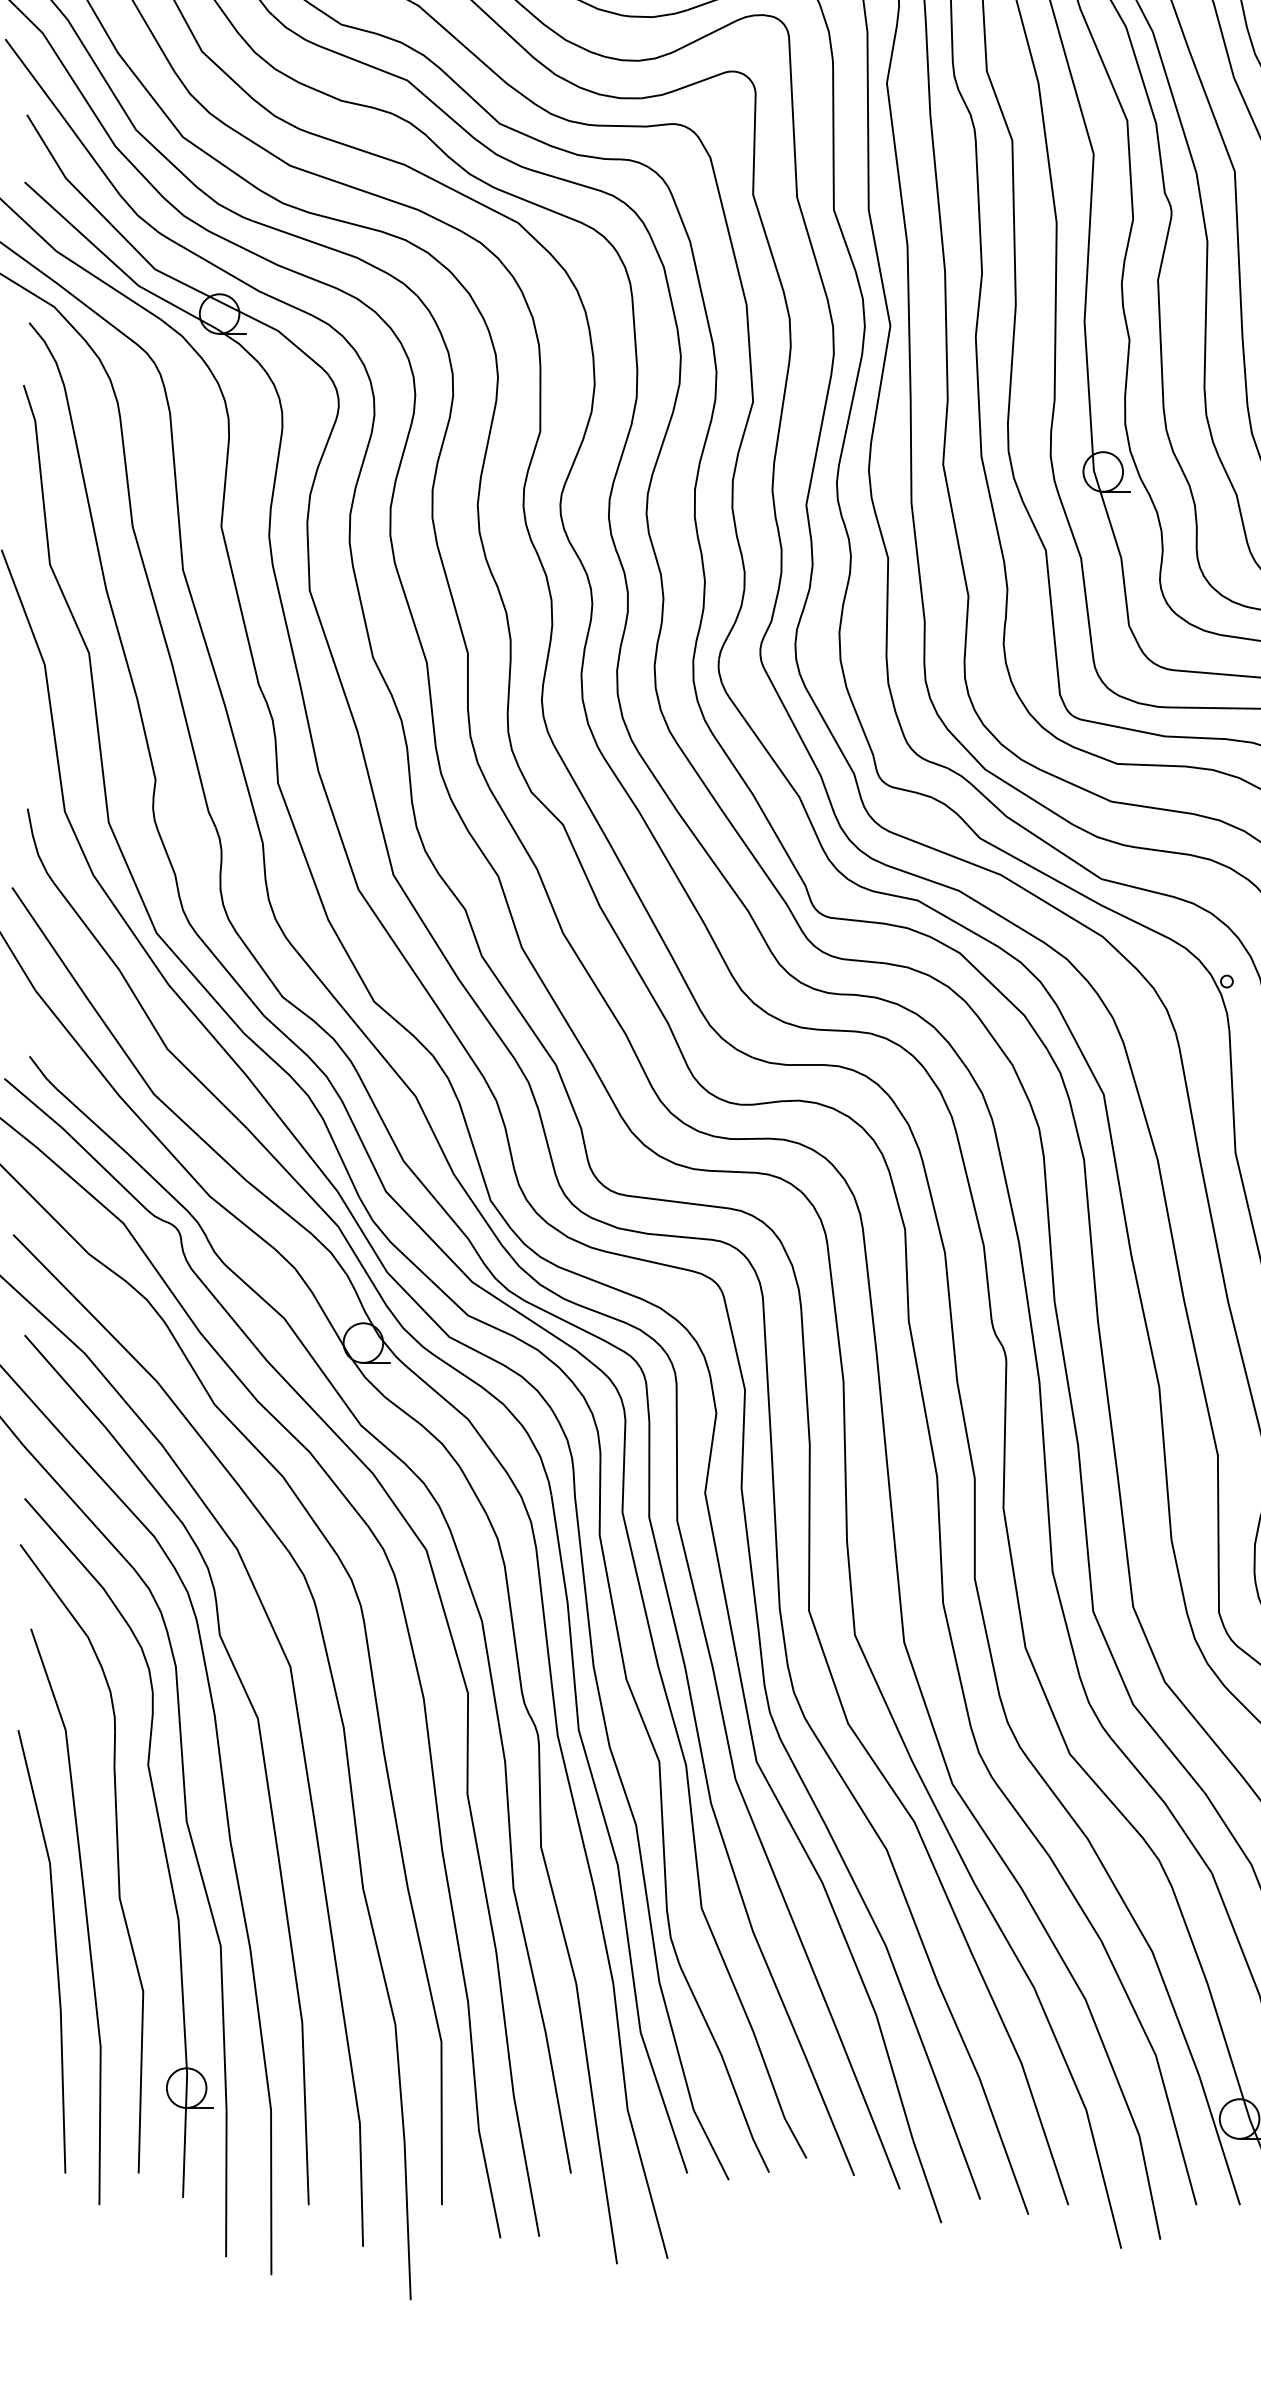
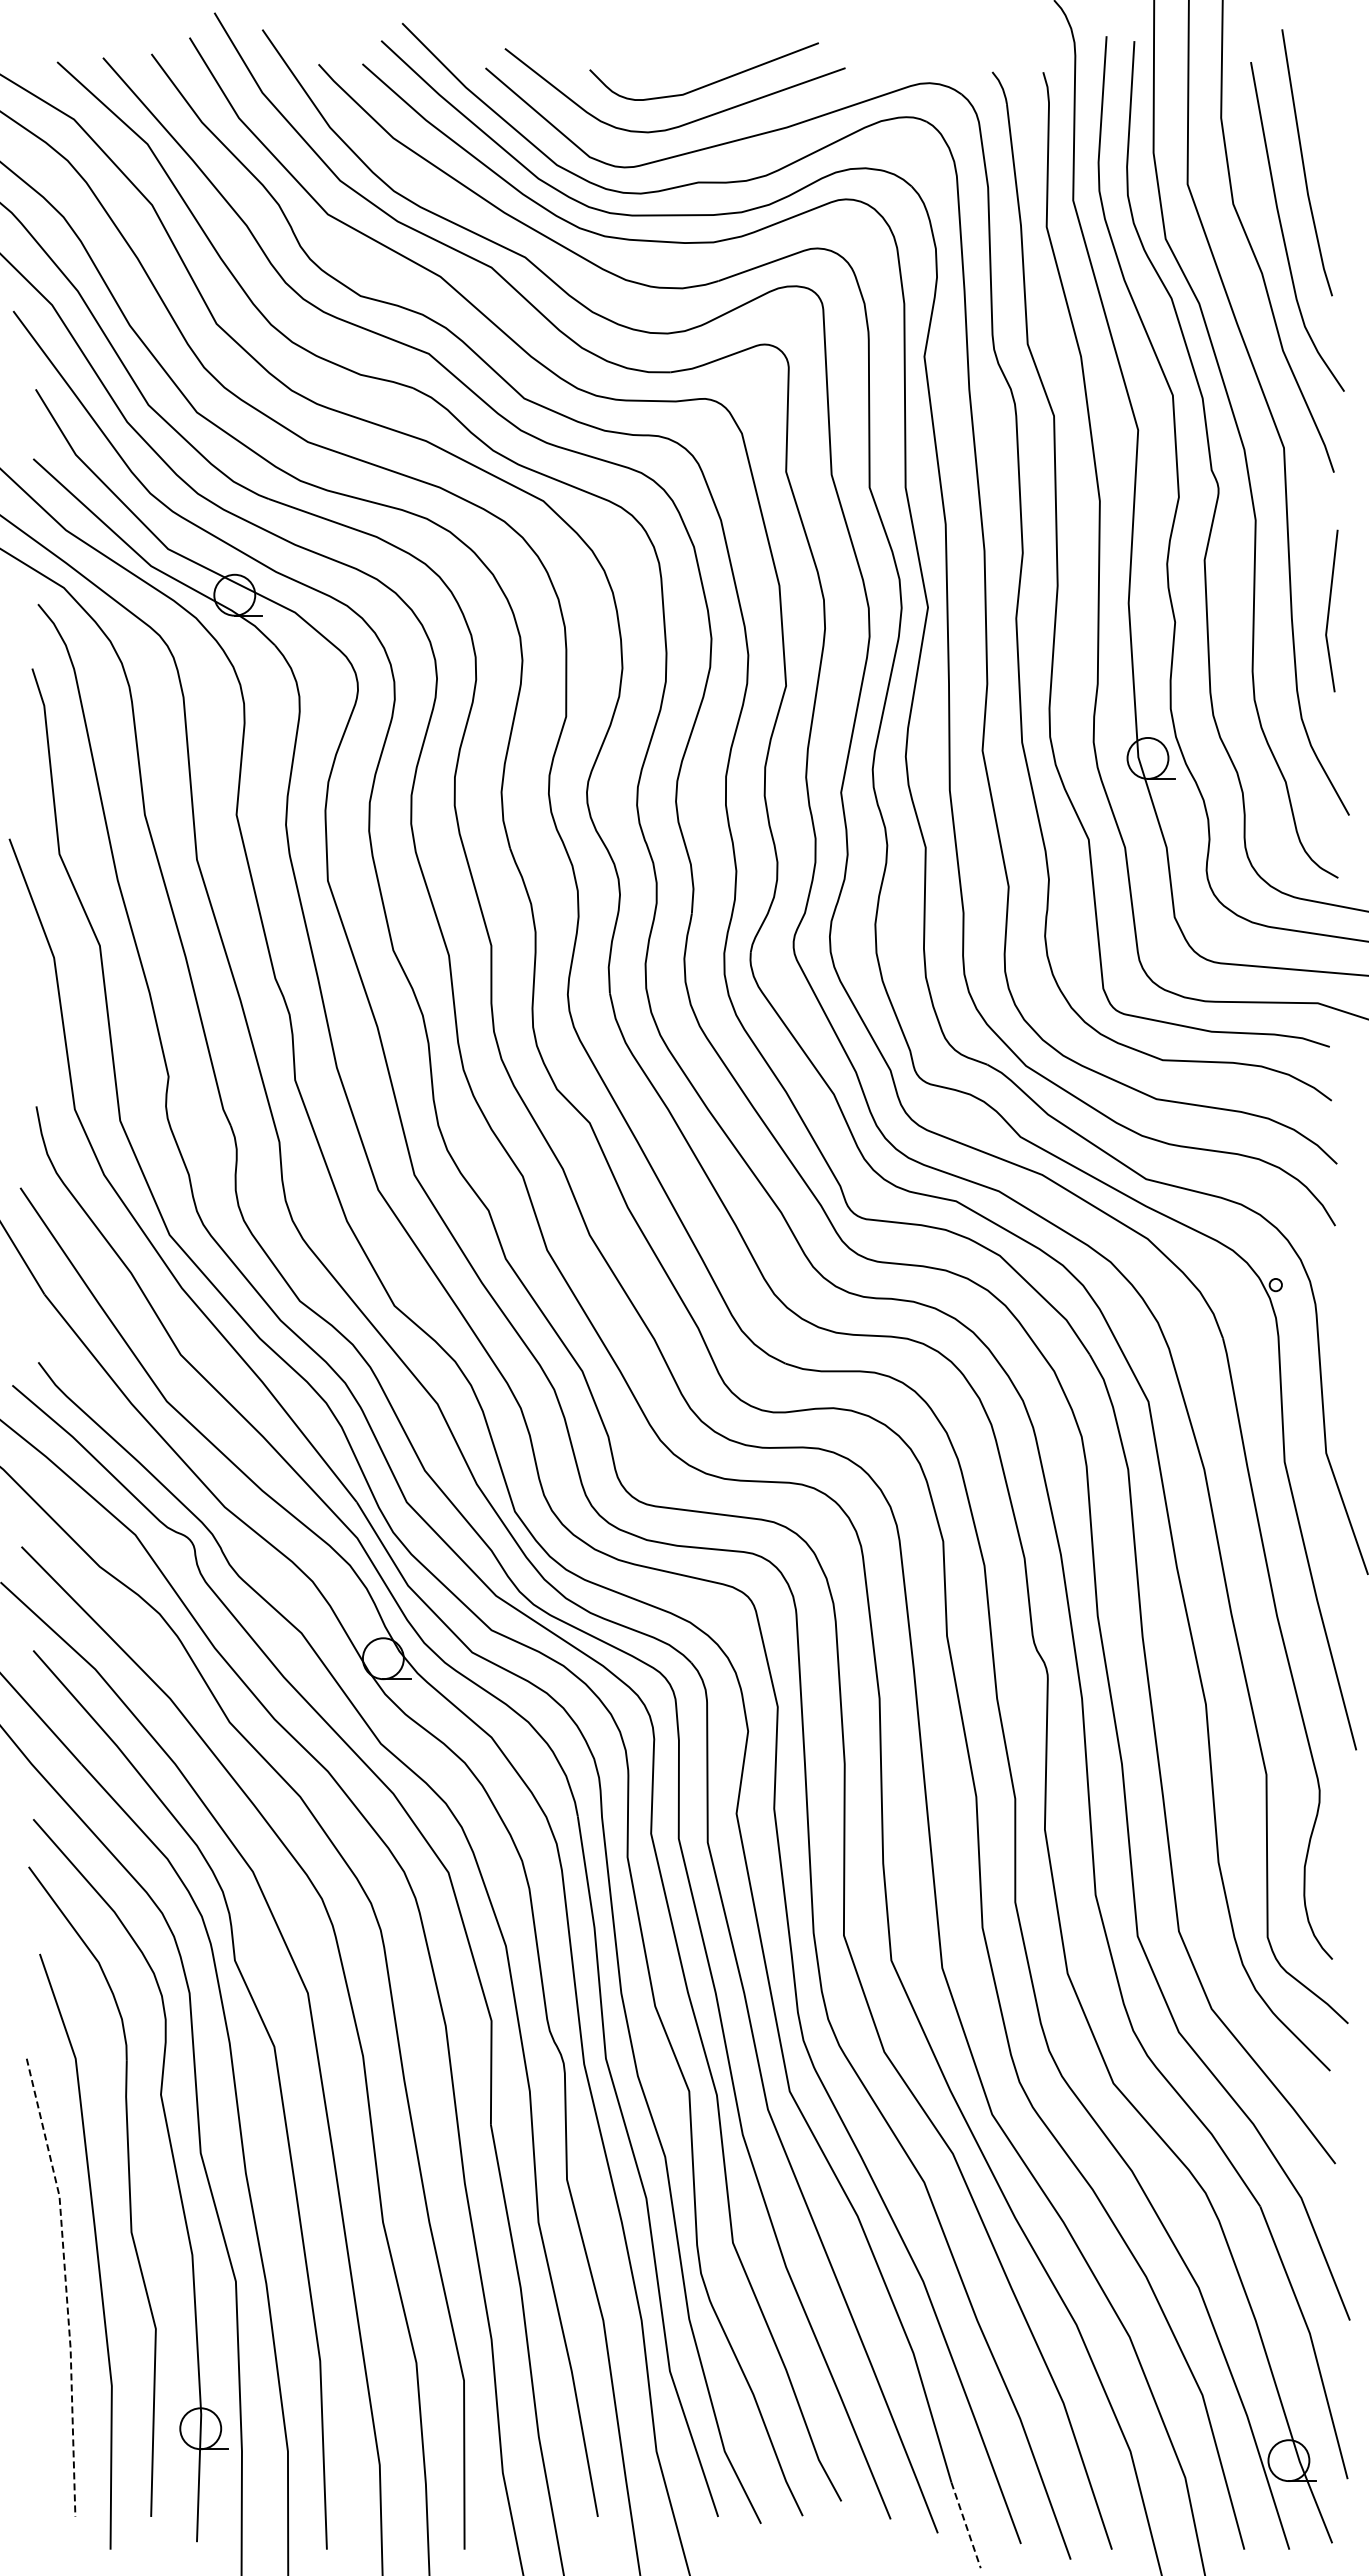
line: (56, 1949) -> (66, 2285), solid -> dashed
line: (927, 2181) -> (966, 2525), solid -> dashed

